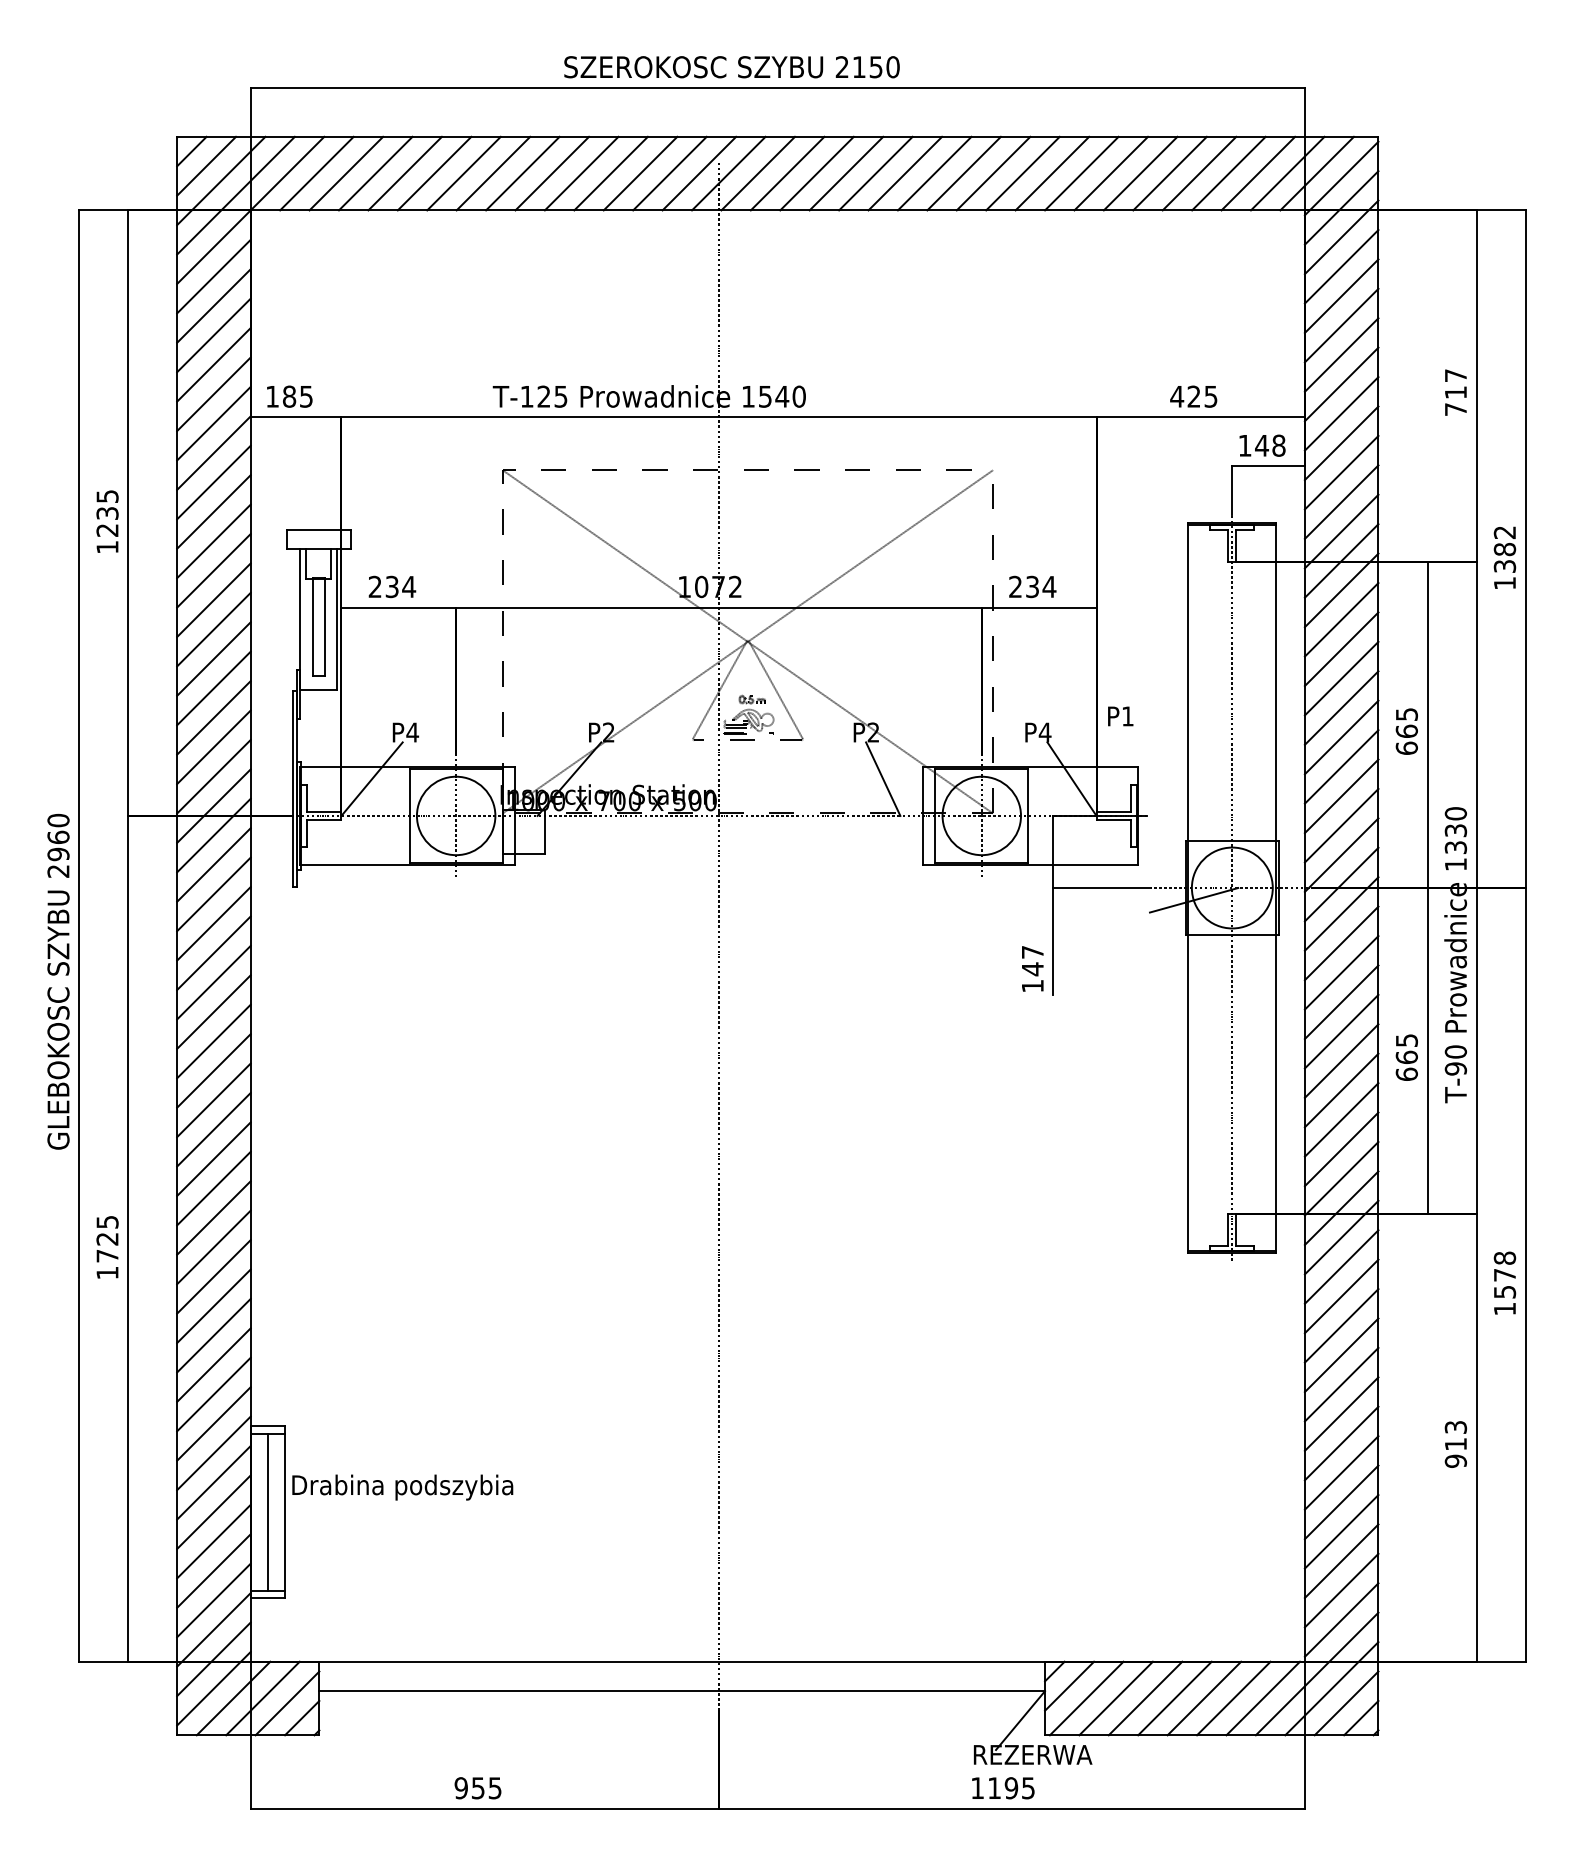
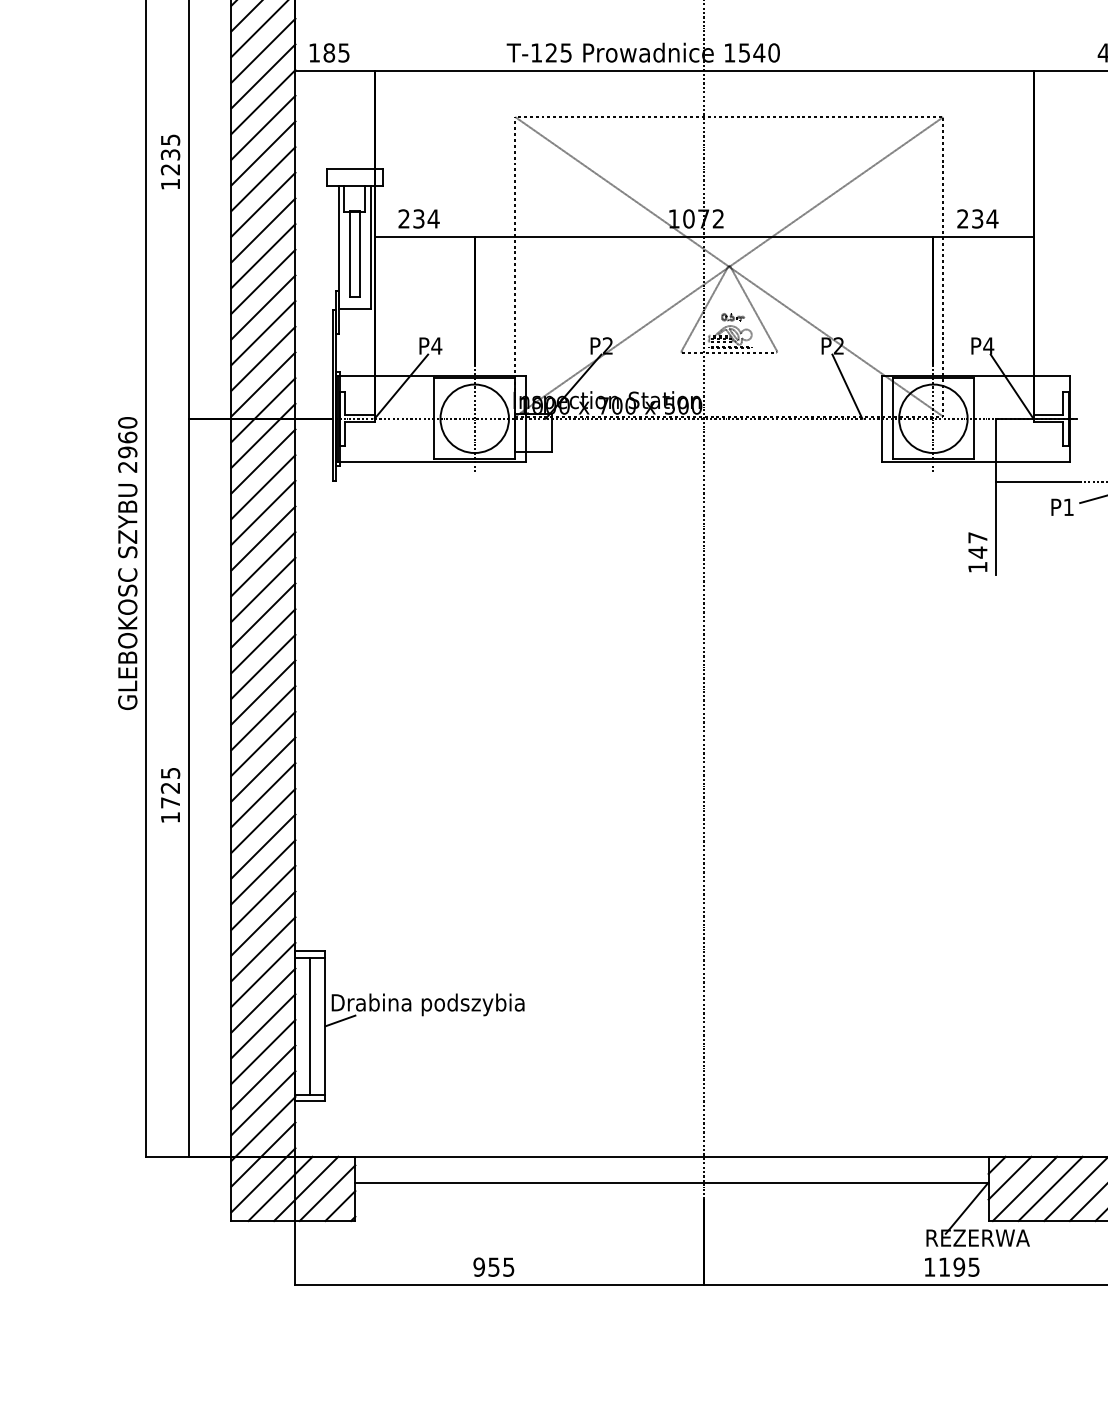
text: (1120, 716) -> (1062, 507), moved
line: (302, 1505) -> (340, 1020), added

